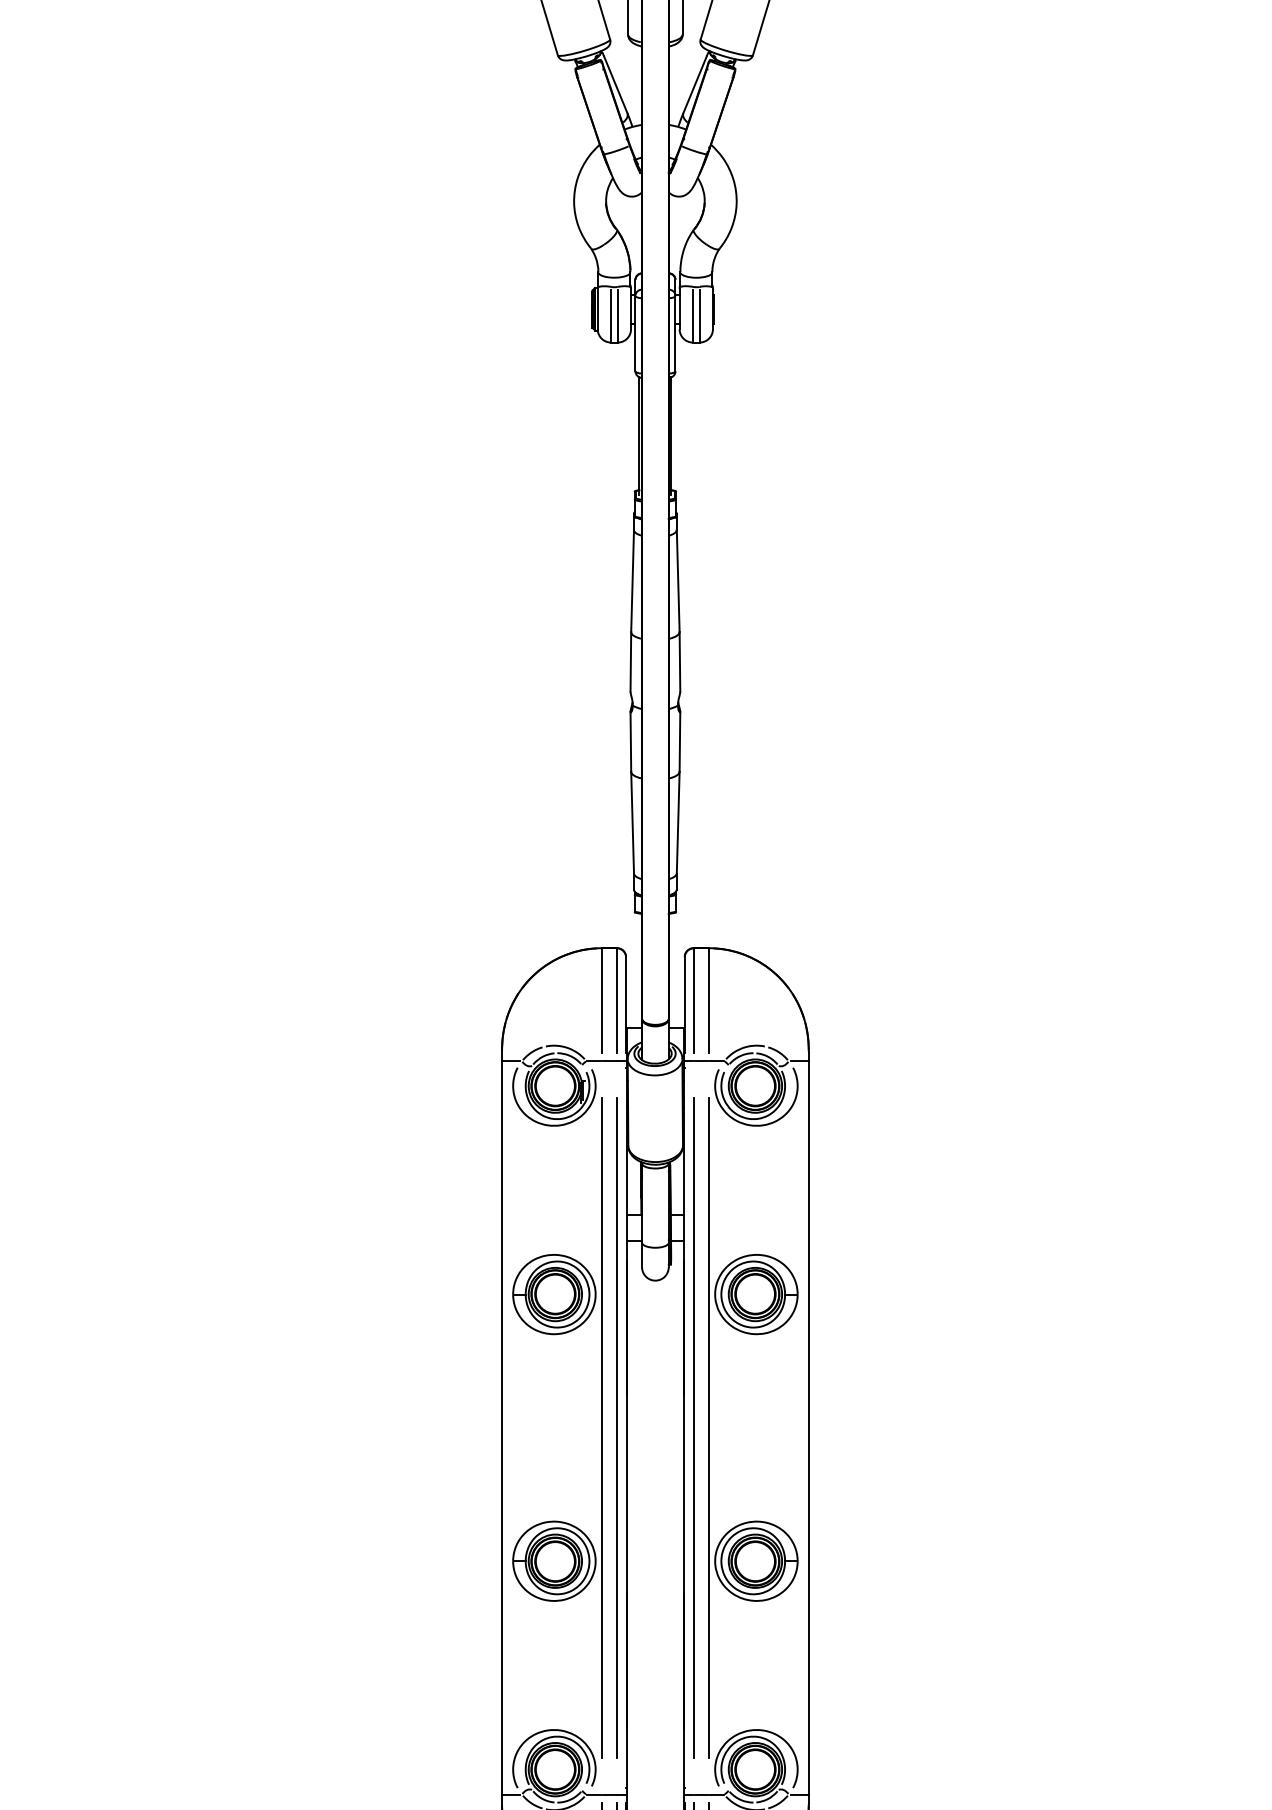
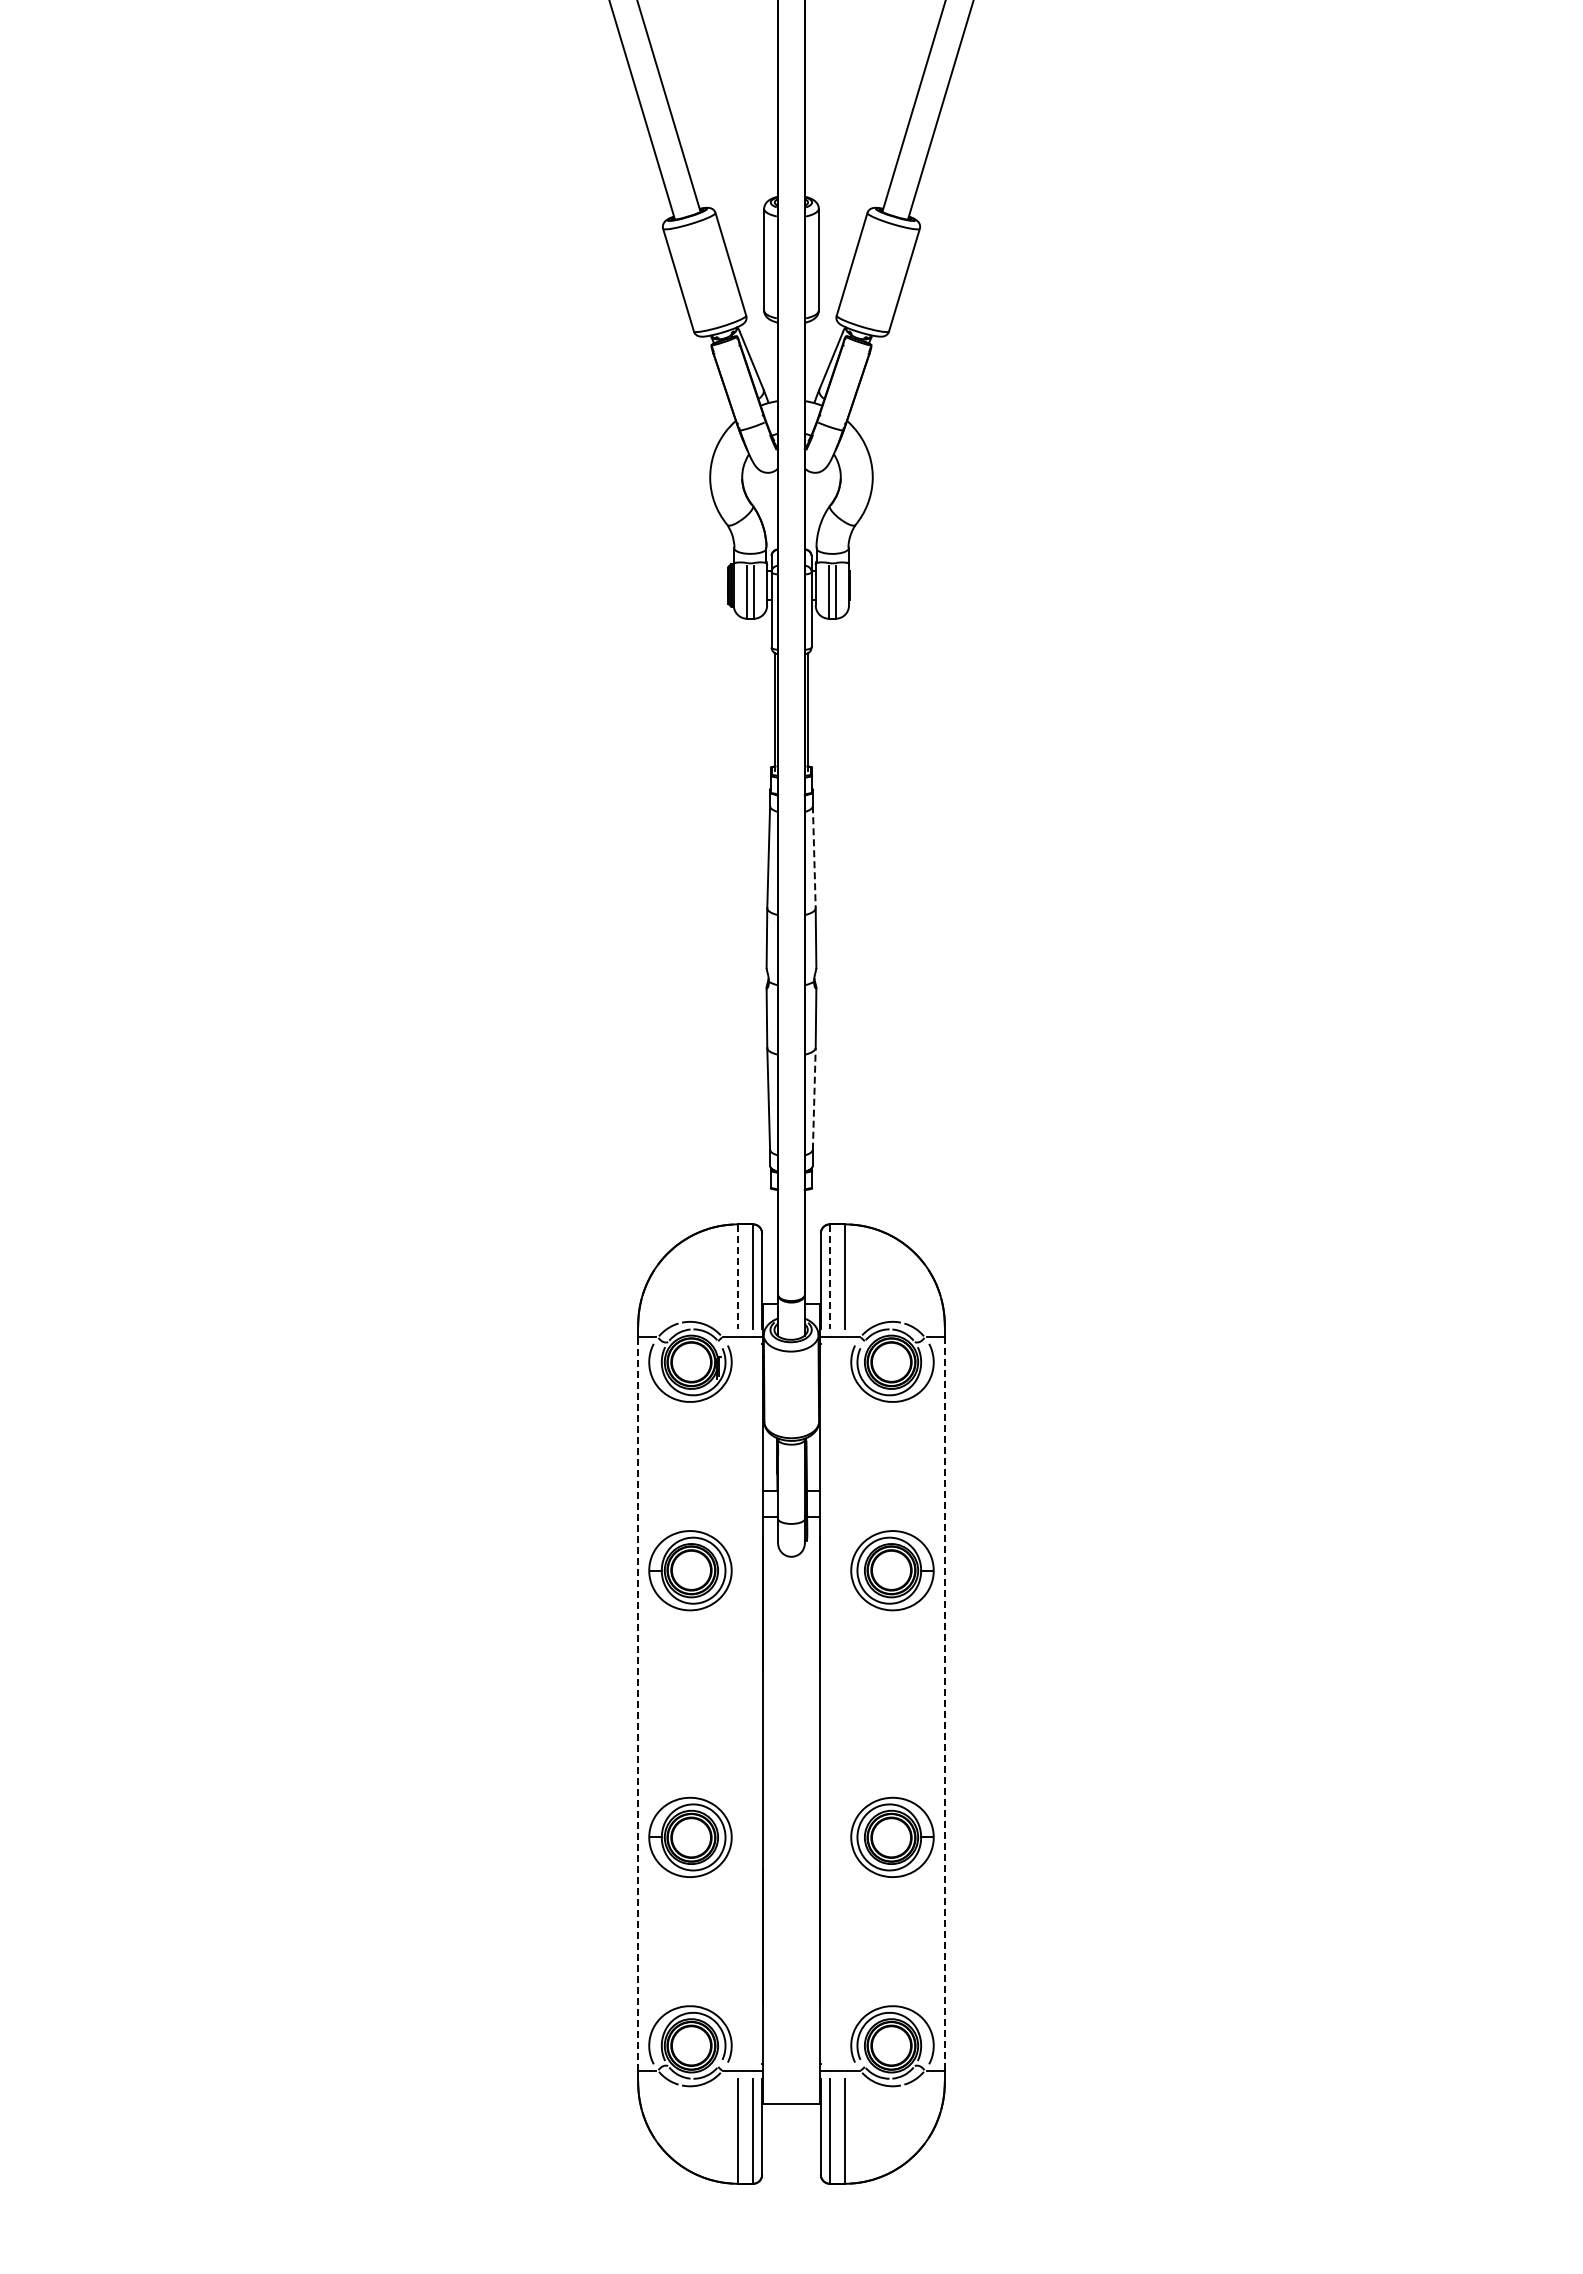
line: (678, 581) -> (814, 857), solid -> dashed
line: (678, 822) -> (814, 1098), solid -> dashed
line: (602, 1001) -> (738, 1277), solid -> dashed
line: (694, 1001) -> (830, 1277), solid -> dashed
line: (602, 1427) -> (738, 1703), removed
line: (616, 1427) -> (752, 1703), removed
line: (694, 1427) -> (830, 1703), removed
line: (708, 1427) -> (844, 1703), removed
line: (502, 1428) -> (638, 1704), solid -> dashed
line: (808, 1428) -> (944, 1704), solid -> dashed

